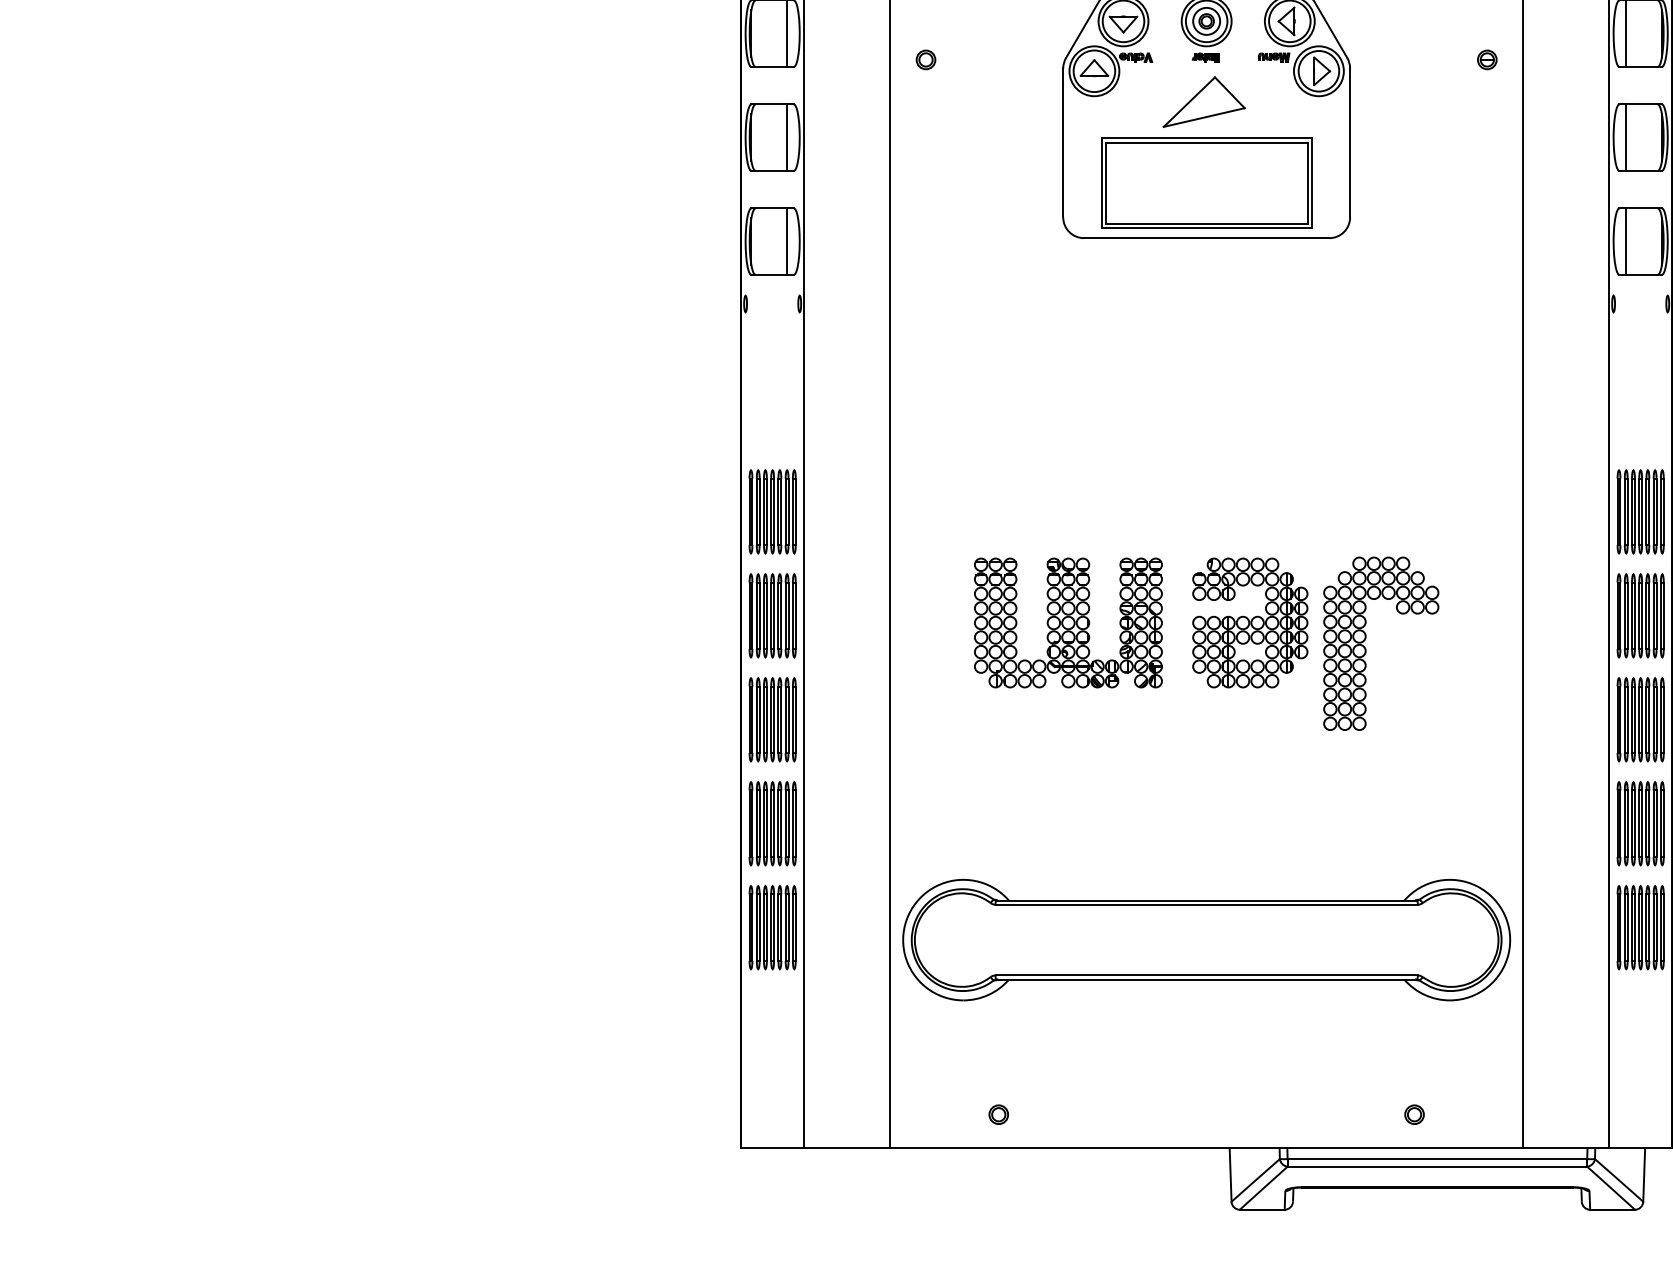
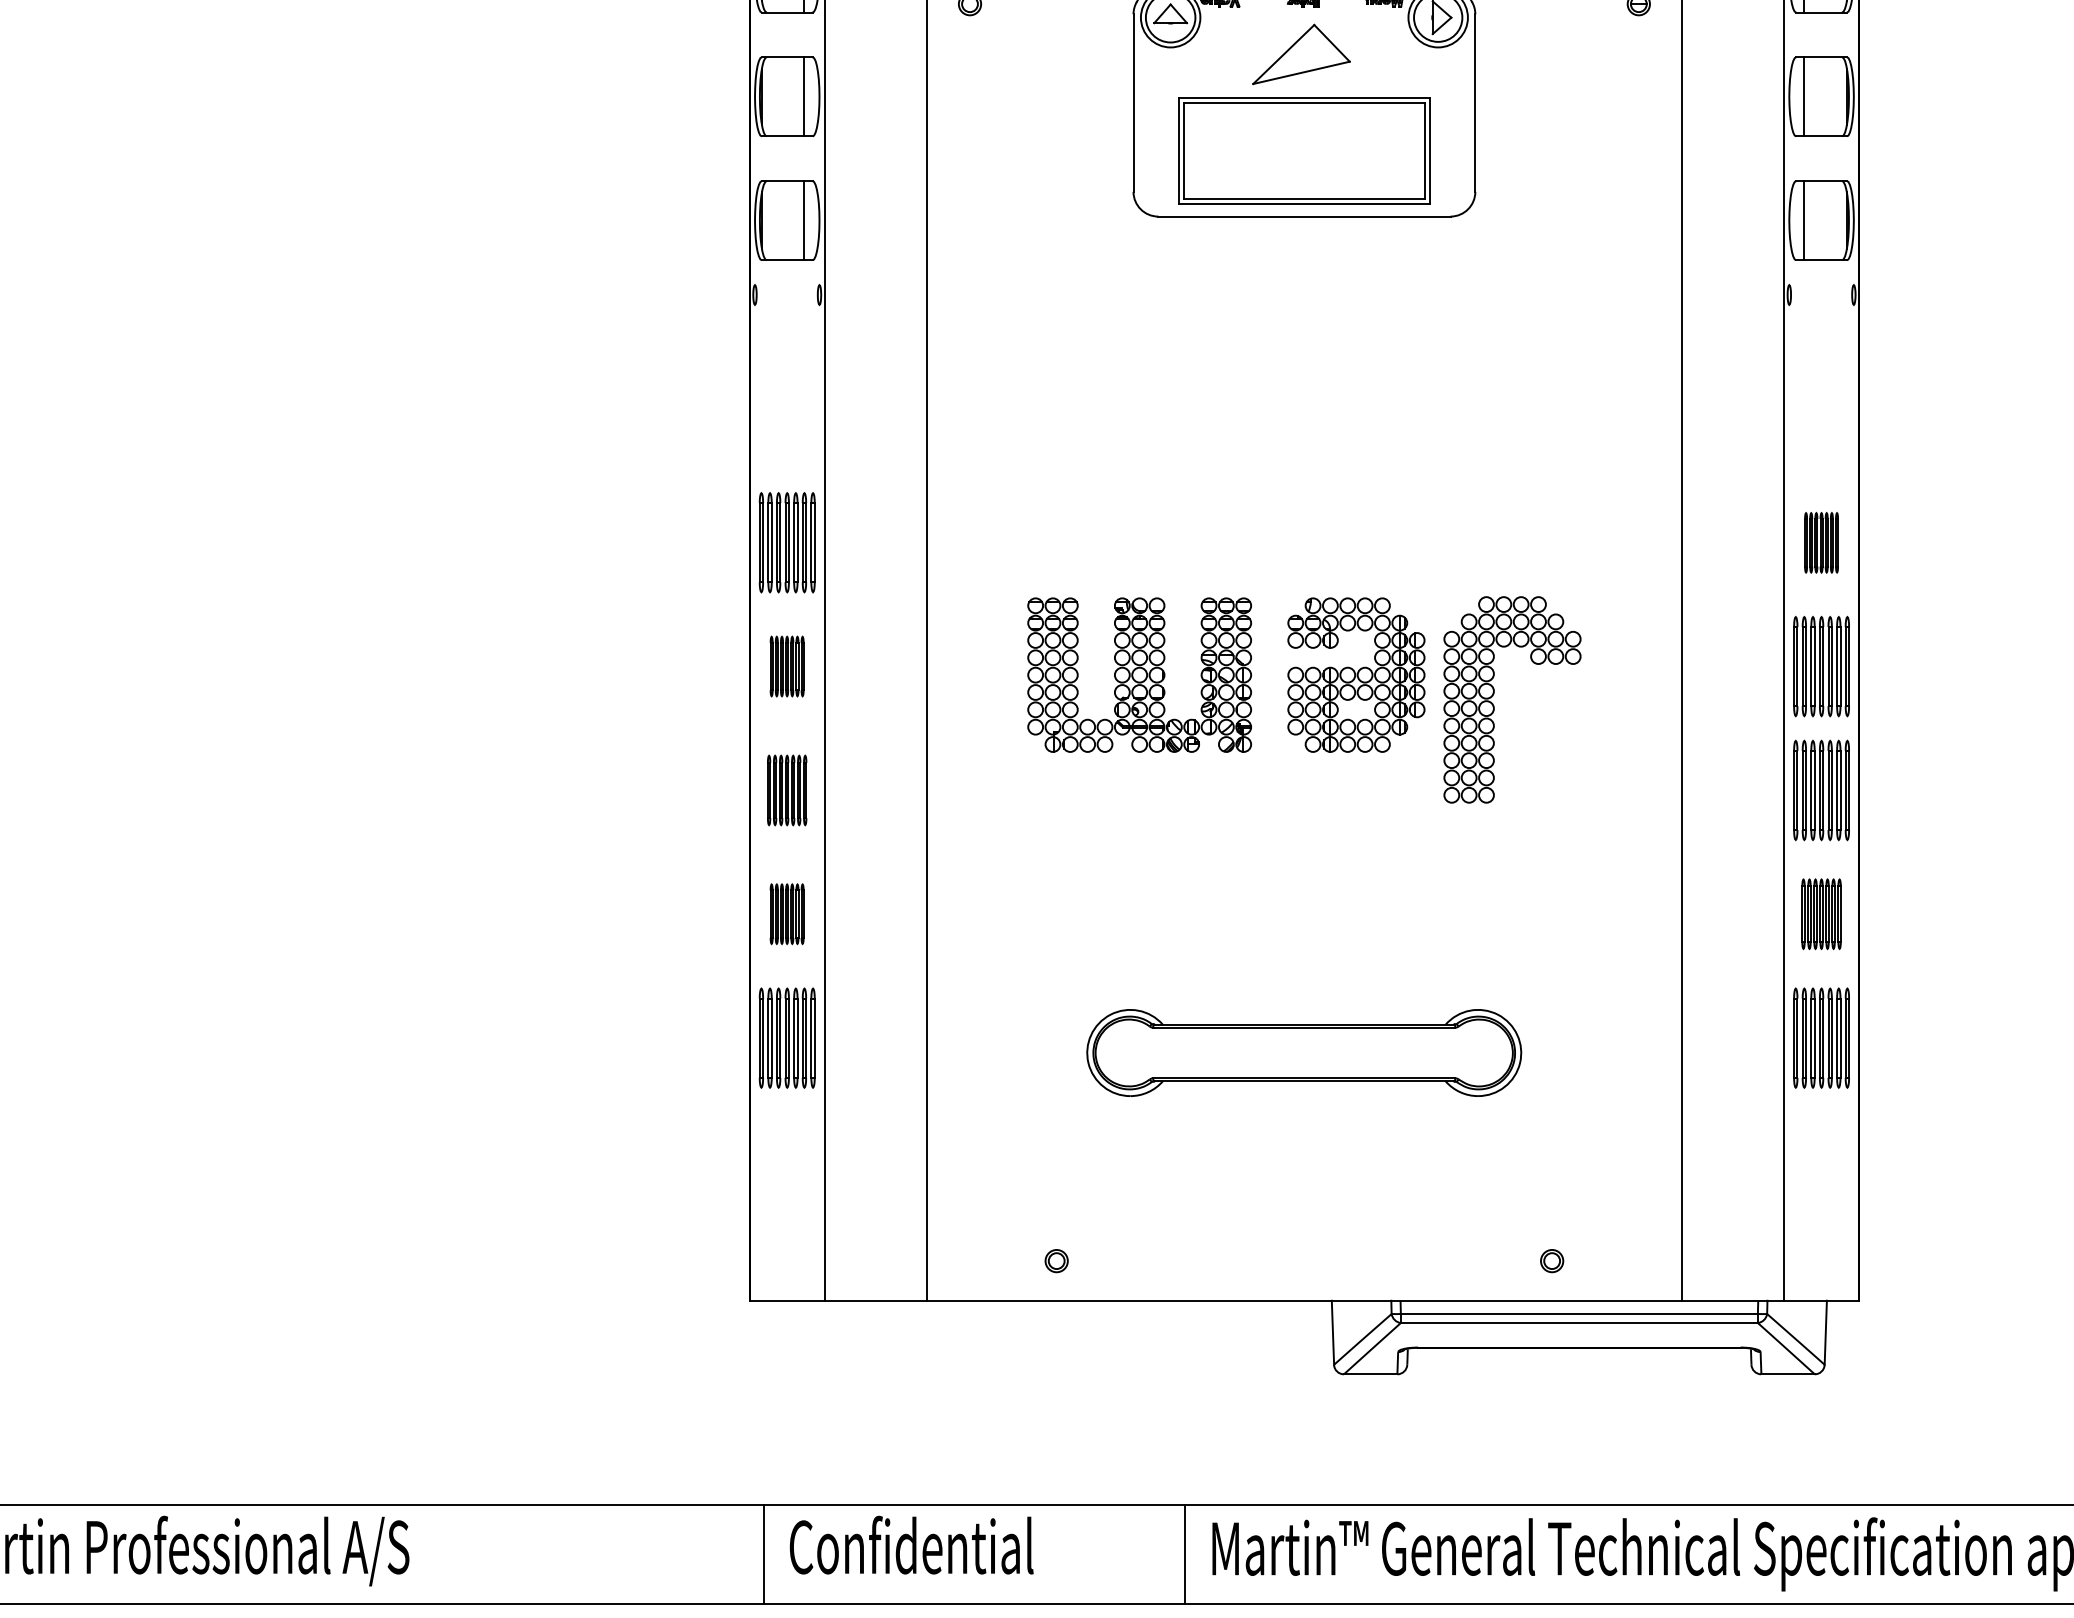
part: (1640, 511) -> (1821, 542), size x0.6
part: (772, 615) -> (786, 666), size x0.6
part: (772, 719) -> (786, 790), size x0.7
part: (772, 823) -> (786, 913), size x0.6
part: (1640, 823) -> (1821, 913), size x0.7
part: (1205, 939) -> (1303, 1052), size x0.6

